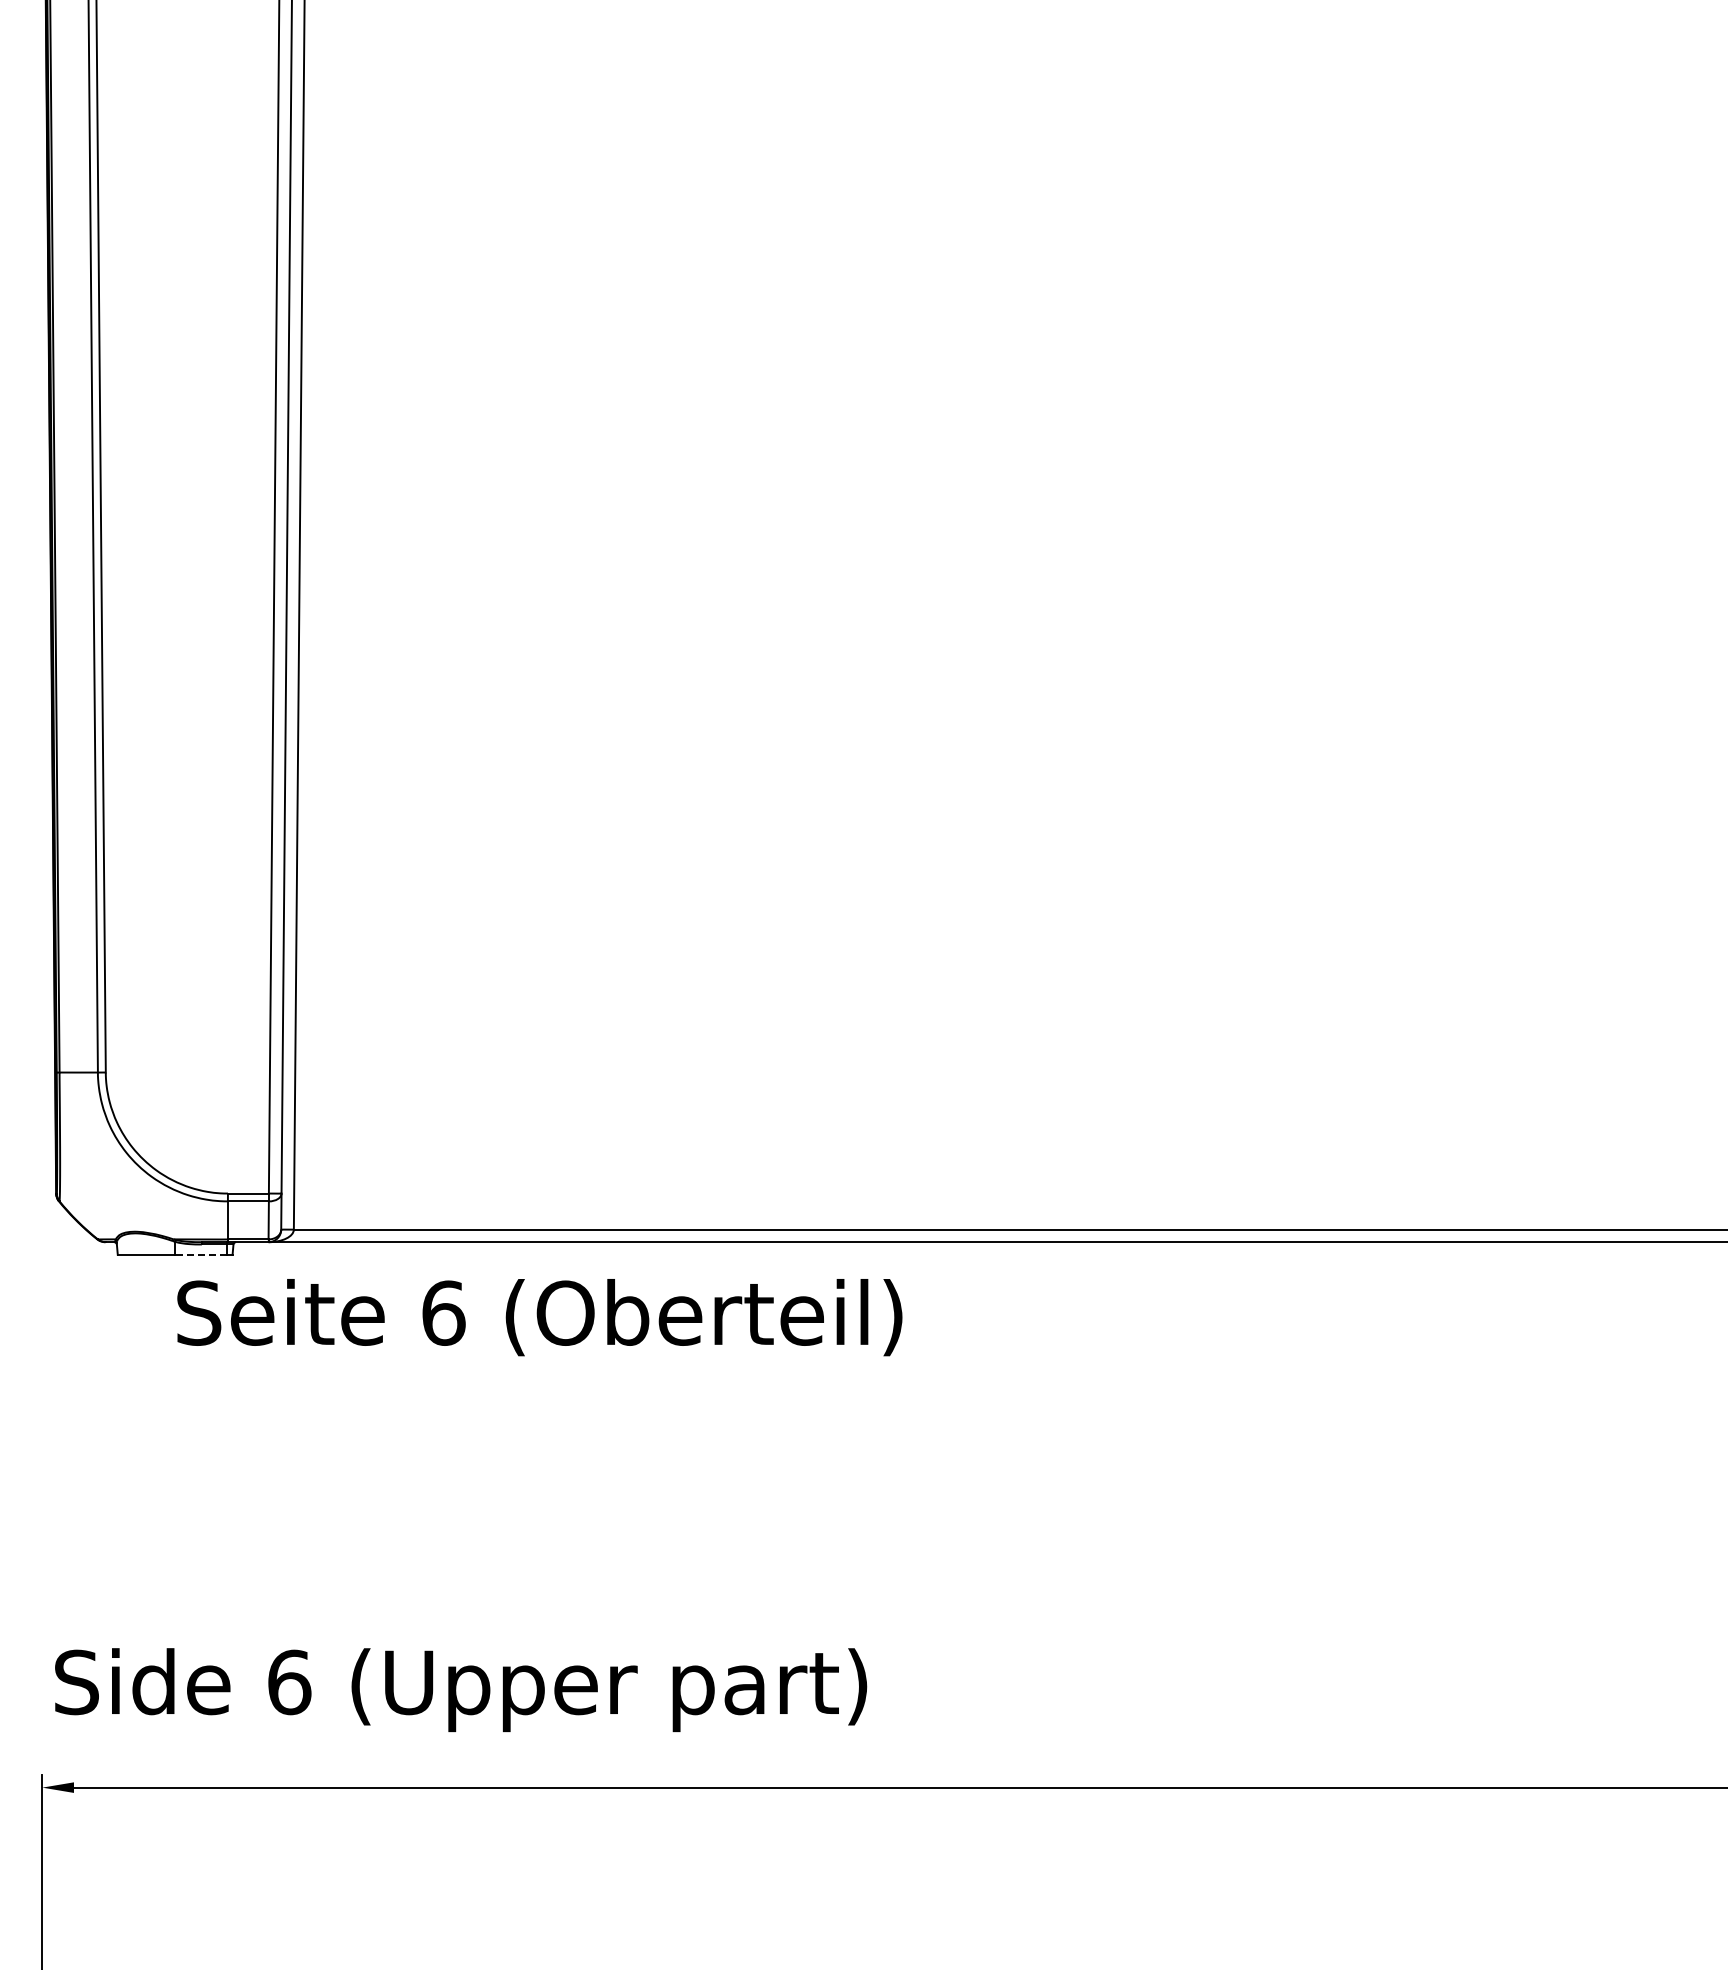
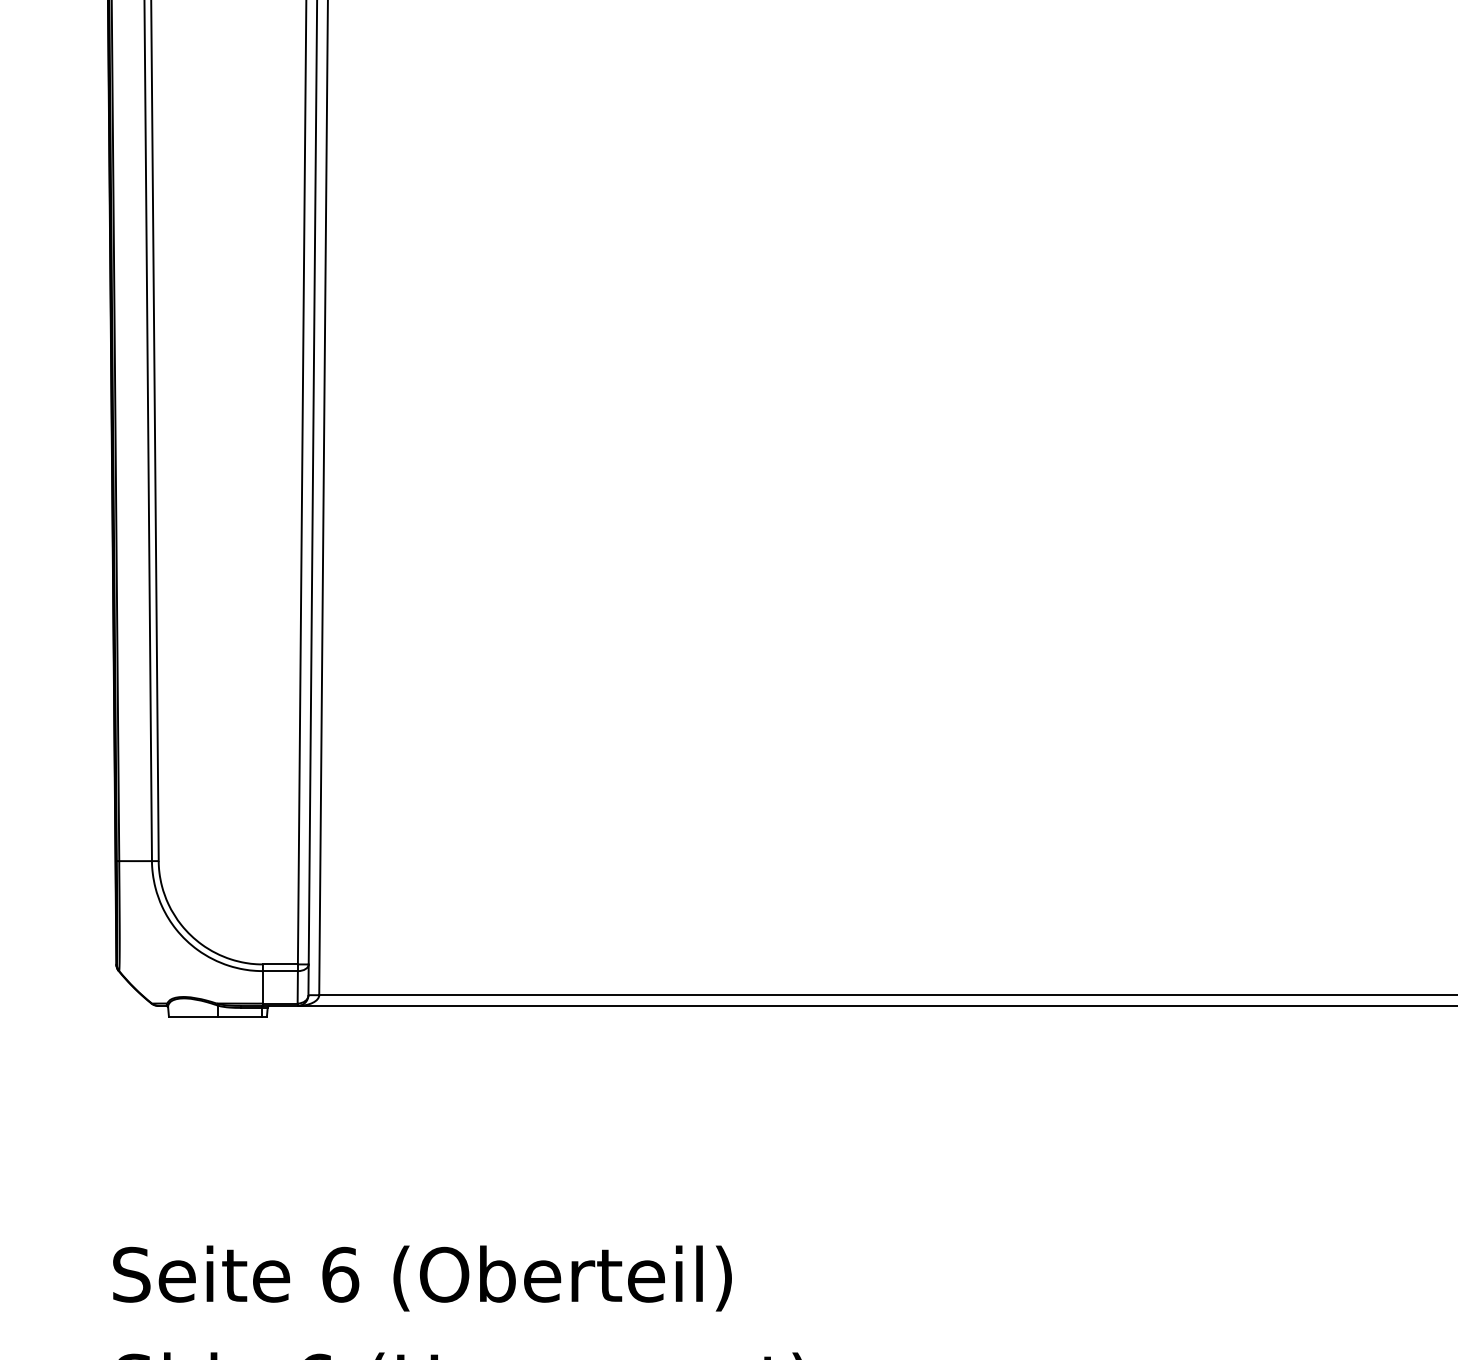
line: (200, 1254) -> (239, 1016), dashed -> solid
text: (539, 1317) -> (422, 1278), moved

